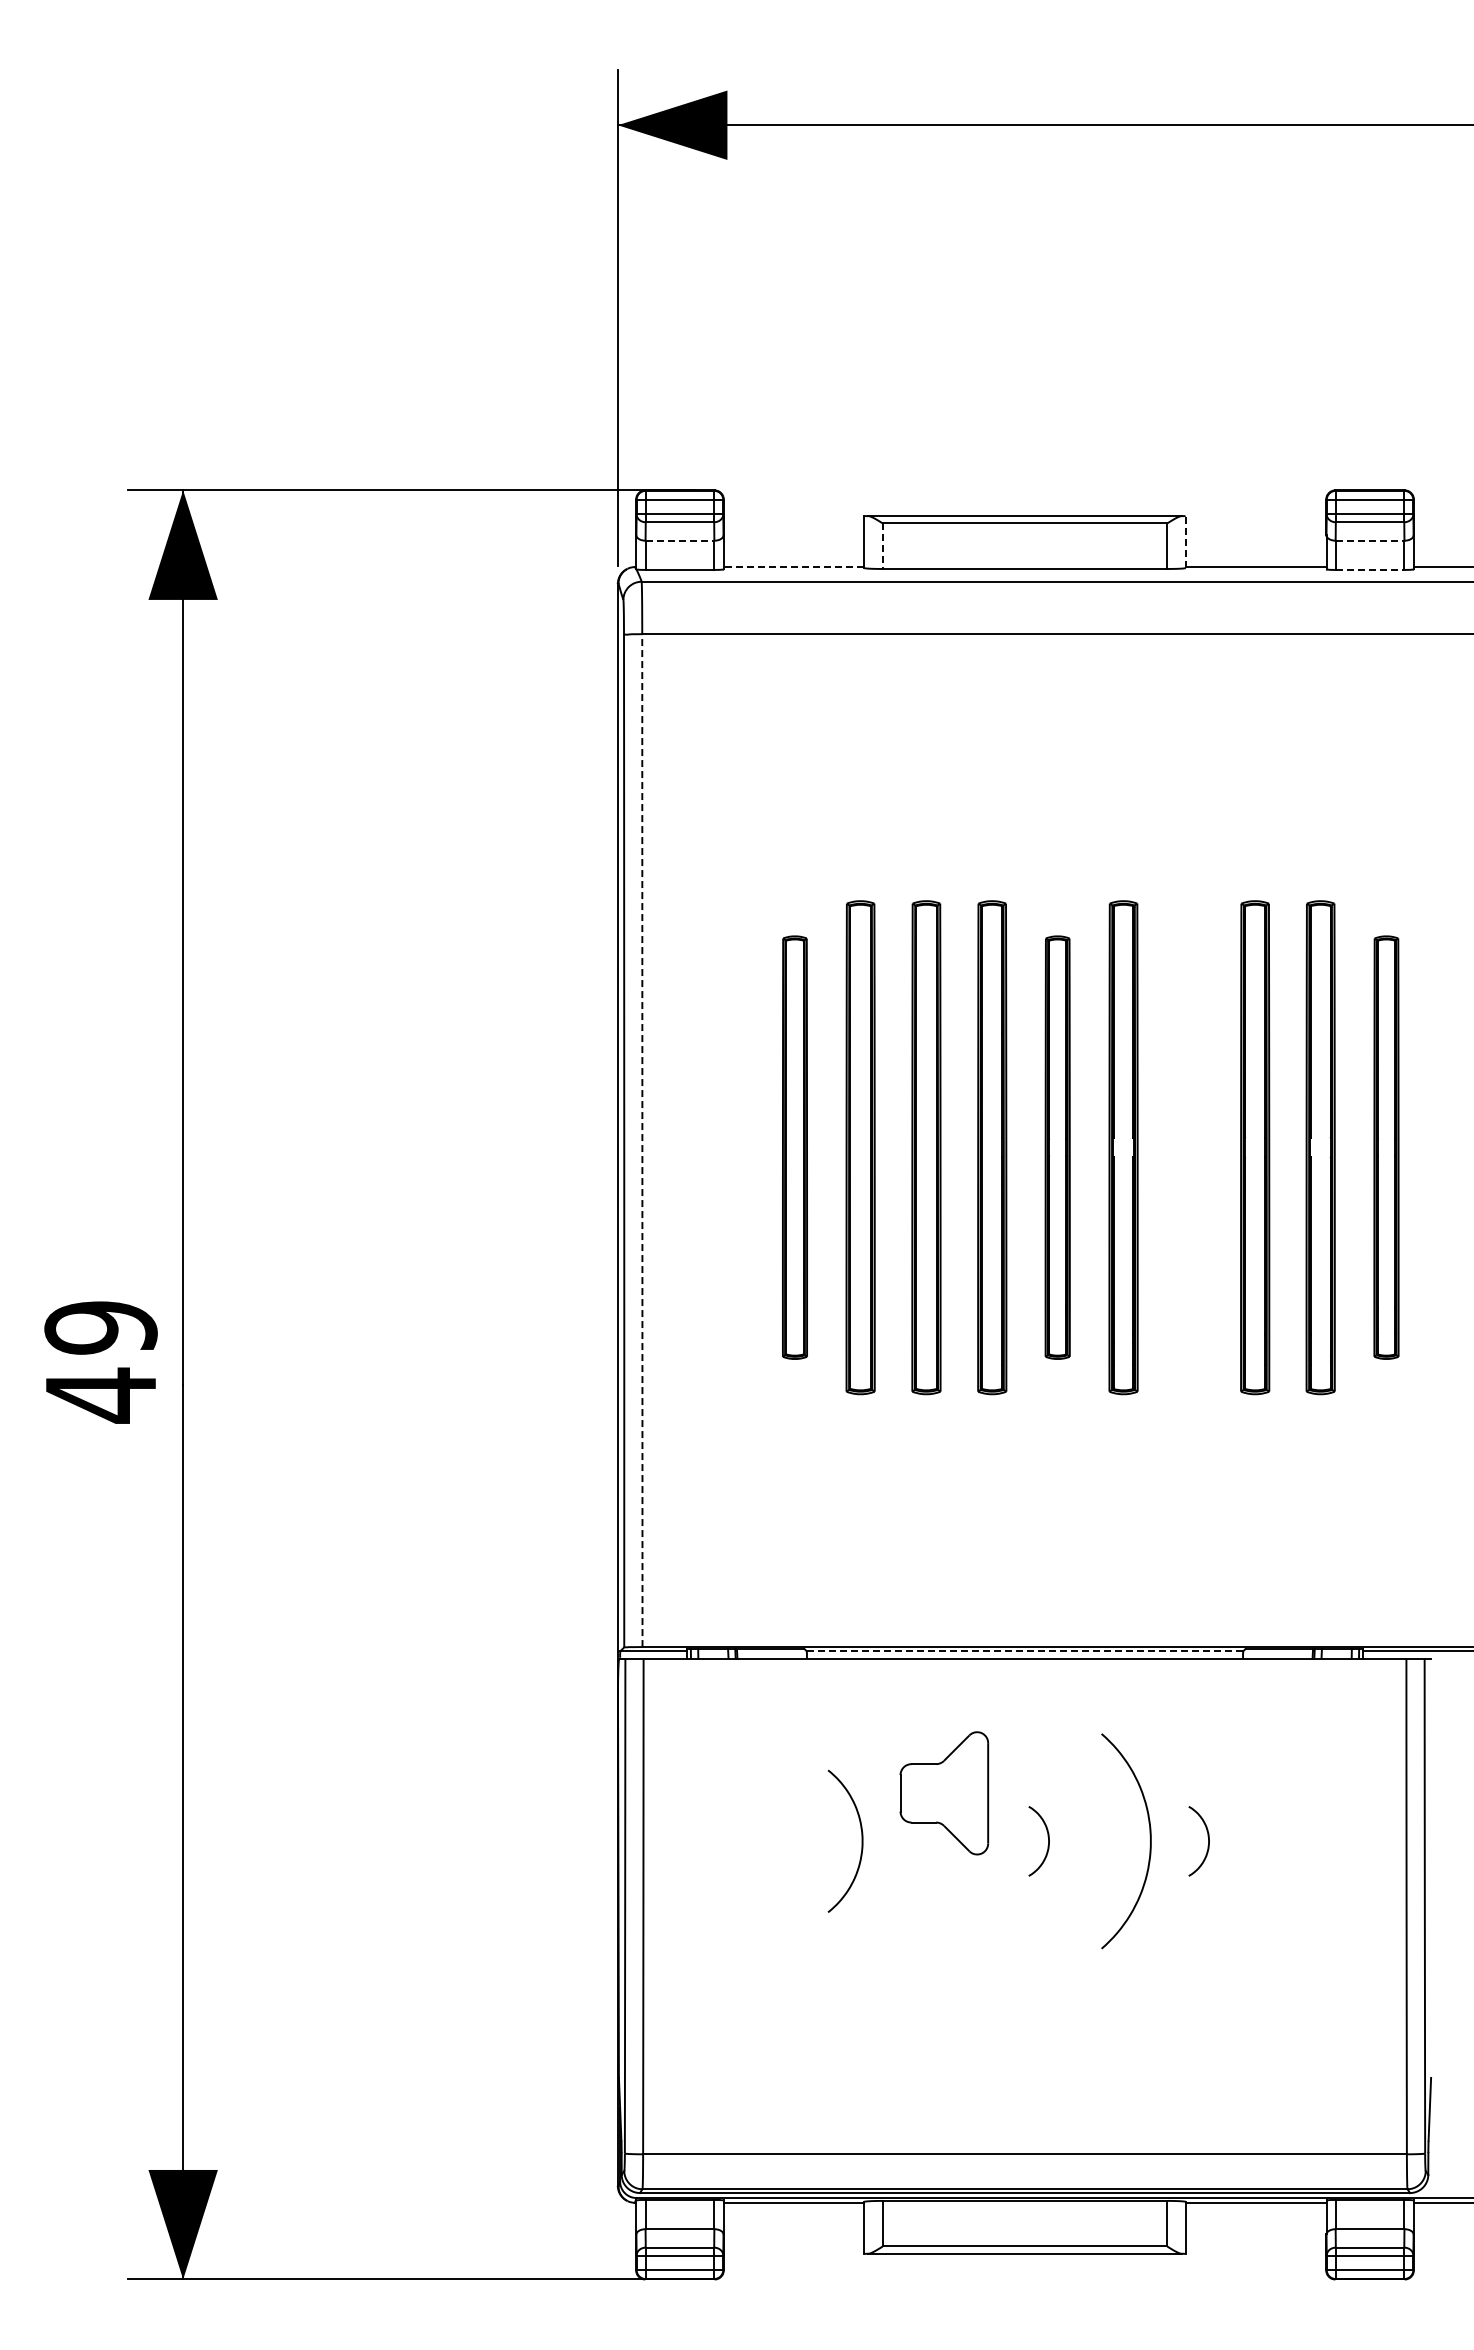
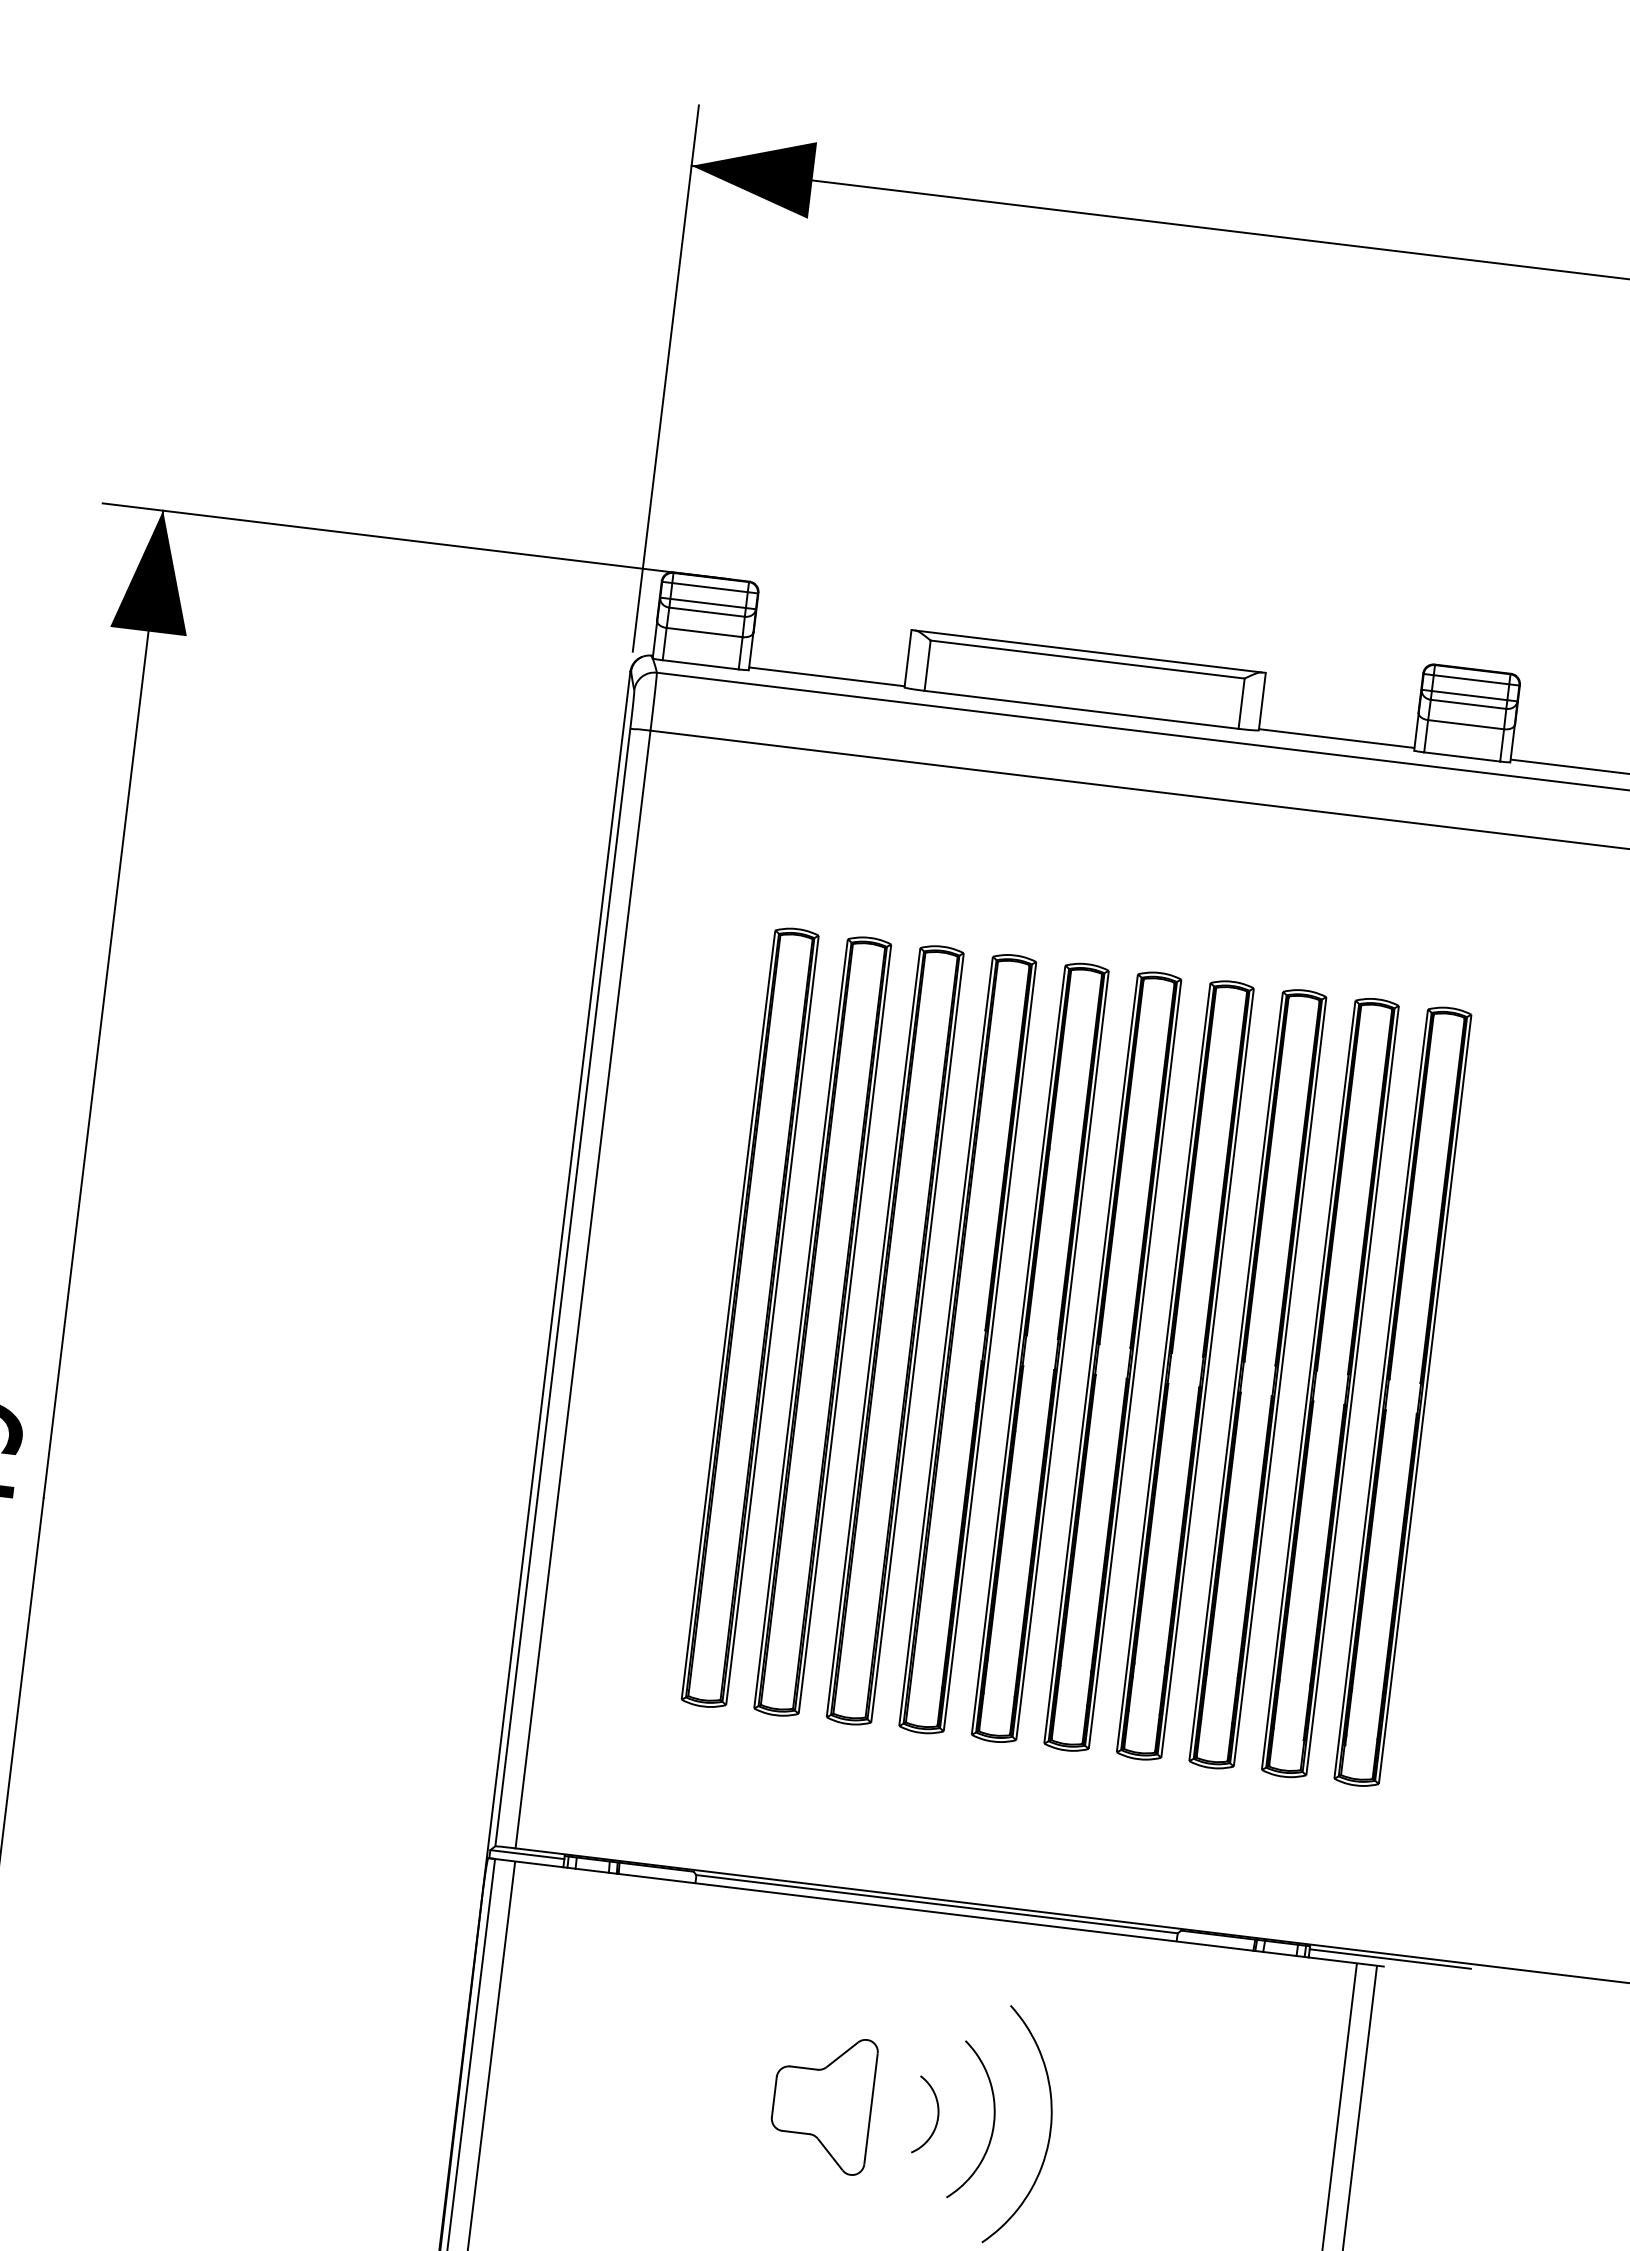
line: (680, 540) -> (705, 632), dashed -> solid
line: (1370, 540) -> (1466, 724), dashed -> solid
line: (1185, 542) -> (1262, 702), dashed -> solid
line: (882, 546) -> (927, 665), dashed -> solid
line: (793, 567) -> (826, 677), dashed -> solid
line: (1370, 569) -> (1462, 756), dashed -> solid
line: (642, 1140) -> (583, 1289), dashed -> solid
part: (794, 1147) -> (749, 1317), size x1.67
part: (860, 1147) -> (822, 1326), size x1.43
part: (926, 1147) -> (895, 1335), size x1.43
part: (992, 1147) -> (968, 1343), size x1.43
part: (1057, 1147) -> (1040, 1352), size x1.67
part: (1123, 1147) -> (1113, 1361), size x1.43
part: (1189, 1147) -> (1185, 1370), added
part: (1255, 1147) -> (1258, 1378), size x1.43
part: (1320, 1147) -> (1330, 1387), size x1.43
part: (1386, 1147) -> (1403, 1396), size x1.67
line: (1025, 1651) -> (937, 1904), dashed -> solid
part: (944, 1793) -> (822, 2103), moved
curve: (861, 1840) -> (992, 2122), moved
curve: (1207, 1845) -> (1112, 2142), removed

